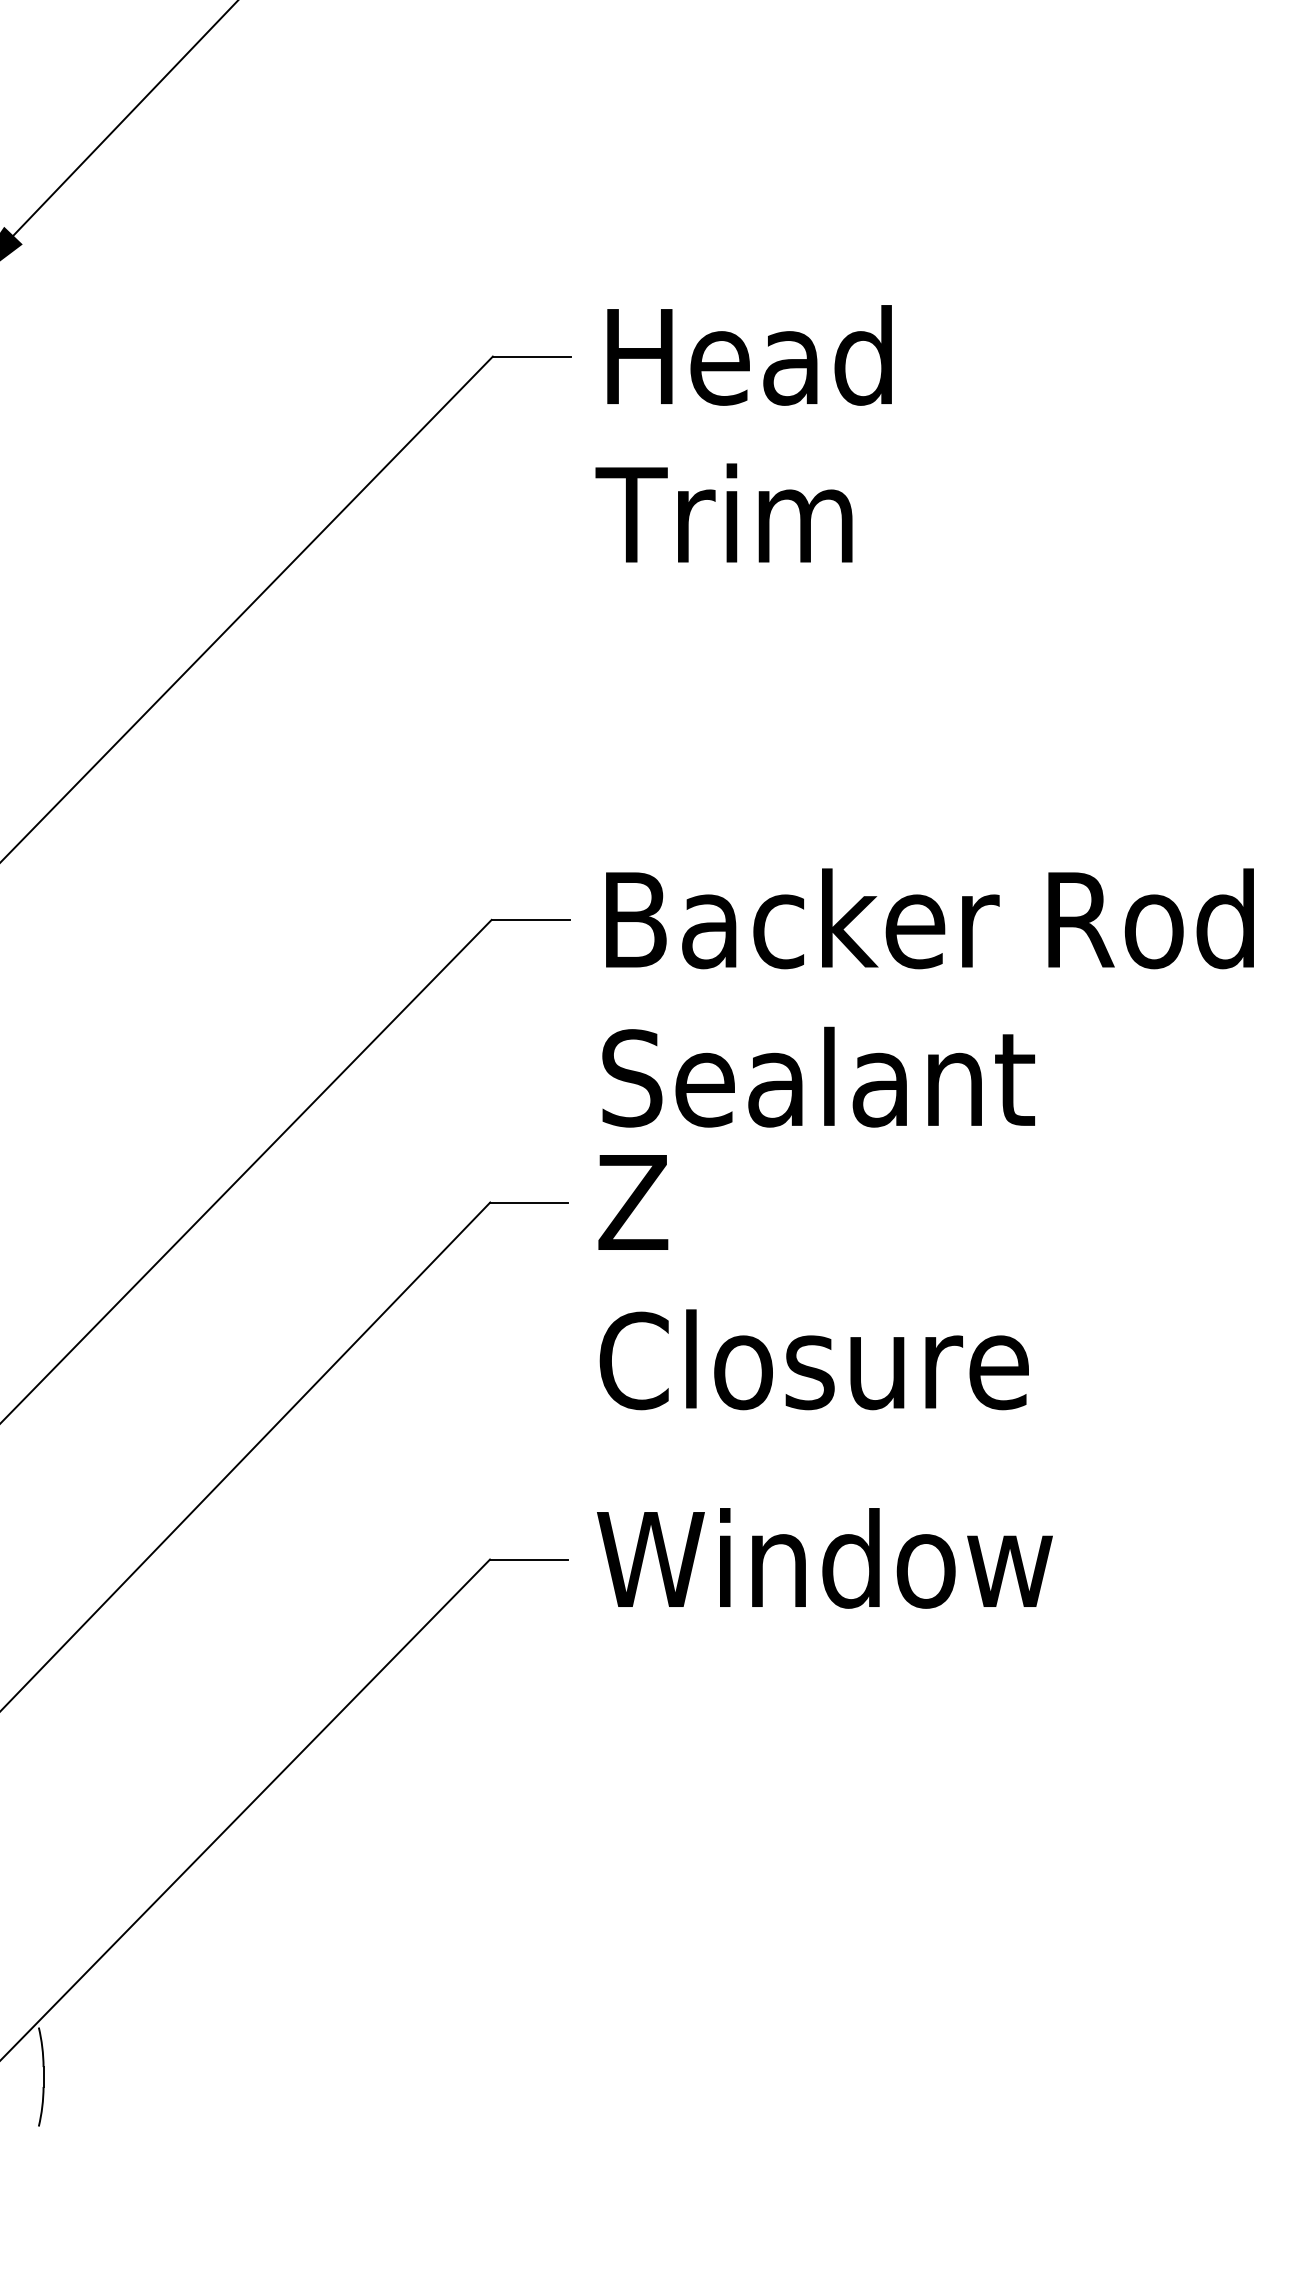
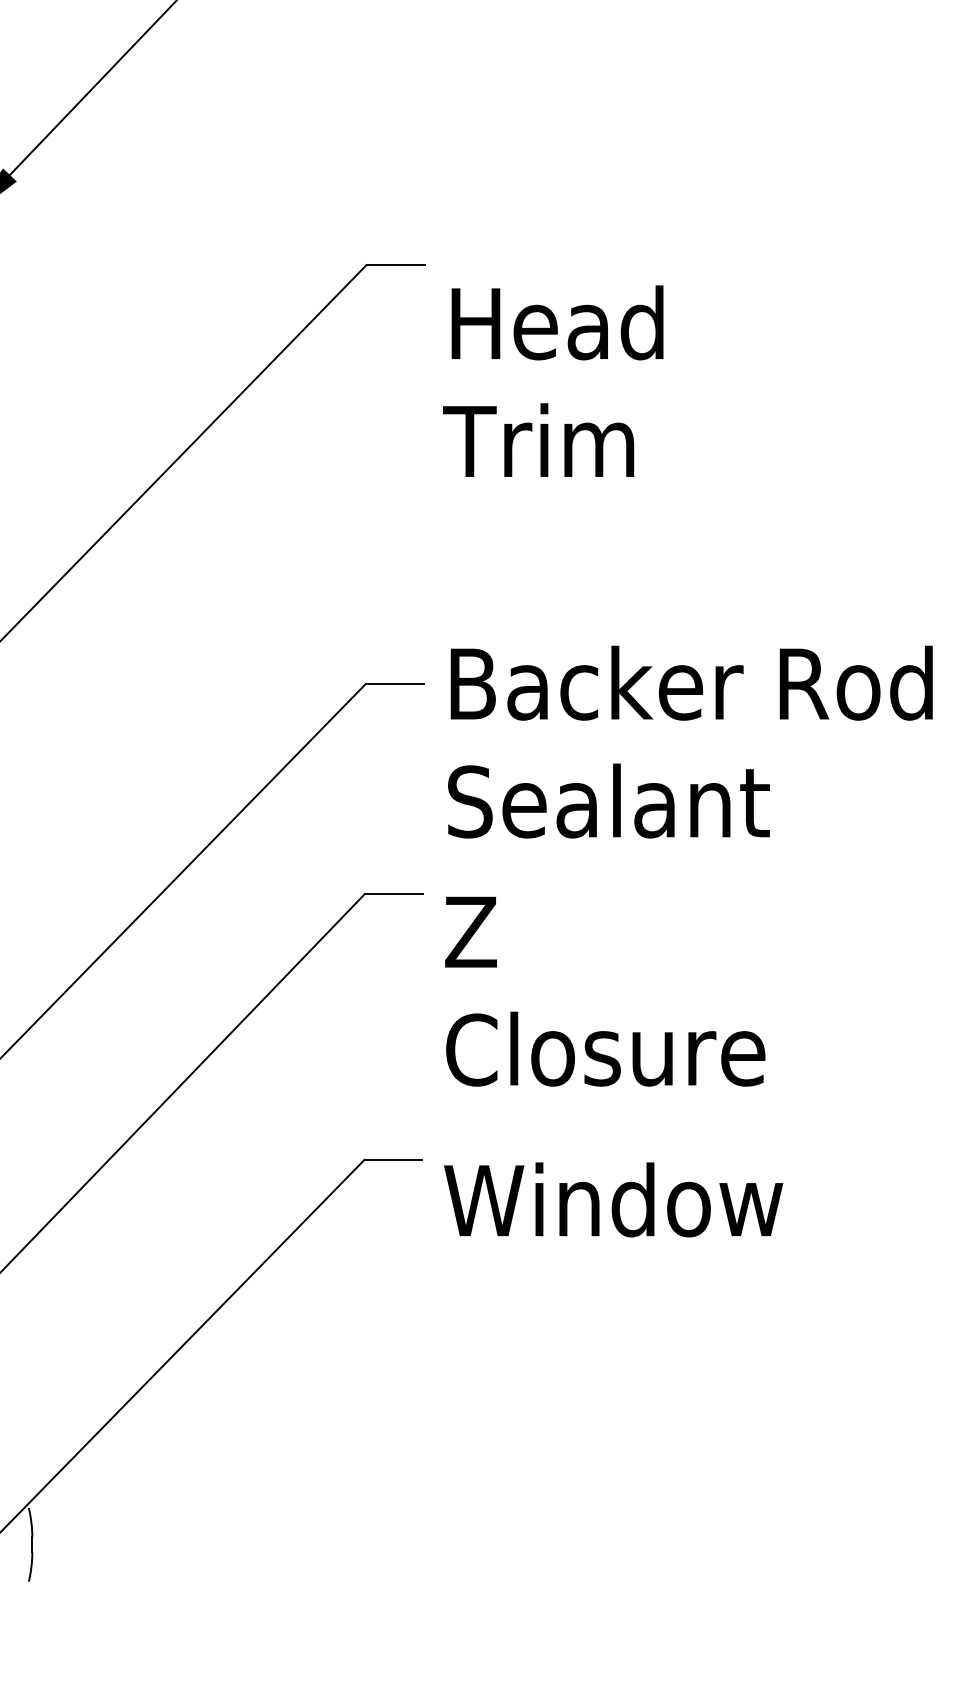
text: (743, 433) -> (553, 380), moved
text: (813, 1282) -> (605, 991), moved
text: (824, 1558) -> (613, 1200), moved

